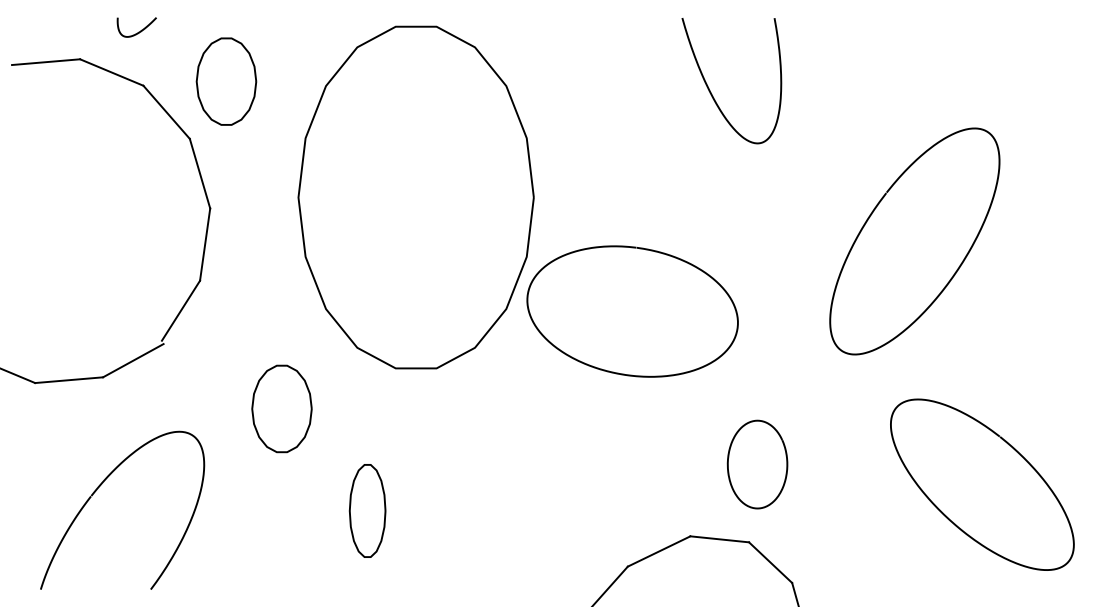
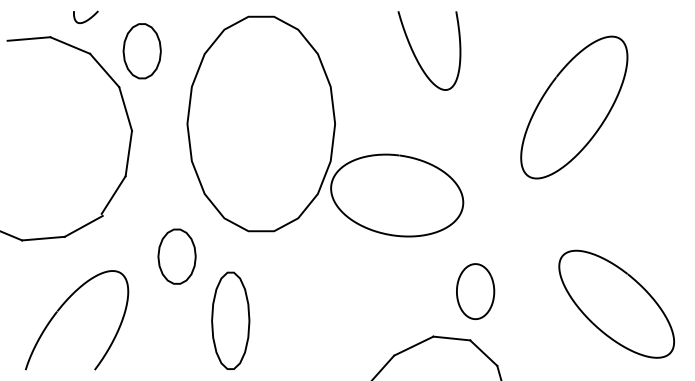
curve: (711, 90) -> (416, 56), moved
curve: (956, 268) -> (600, 124), moved
part: (367, 510) -> (230, 320), size x1.67

